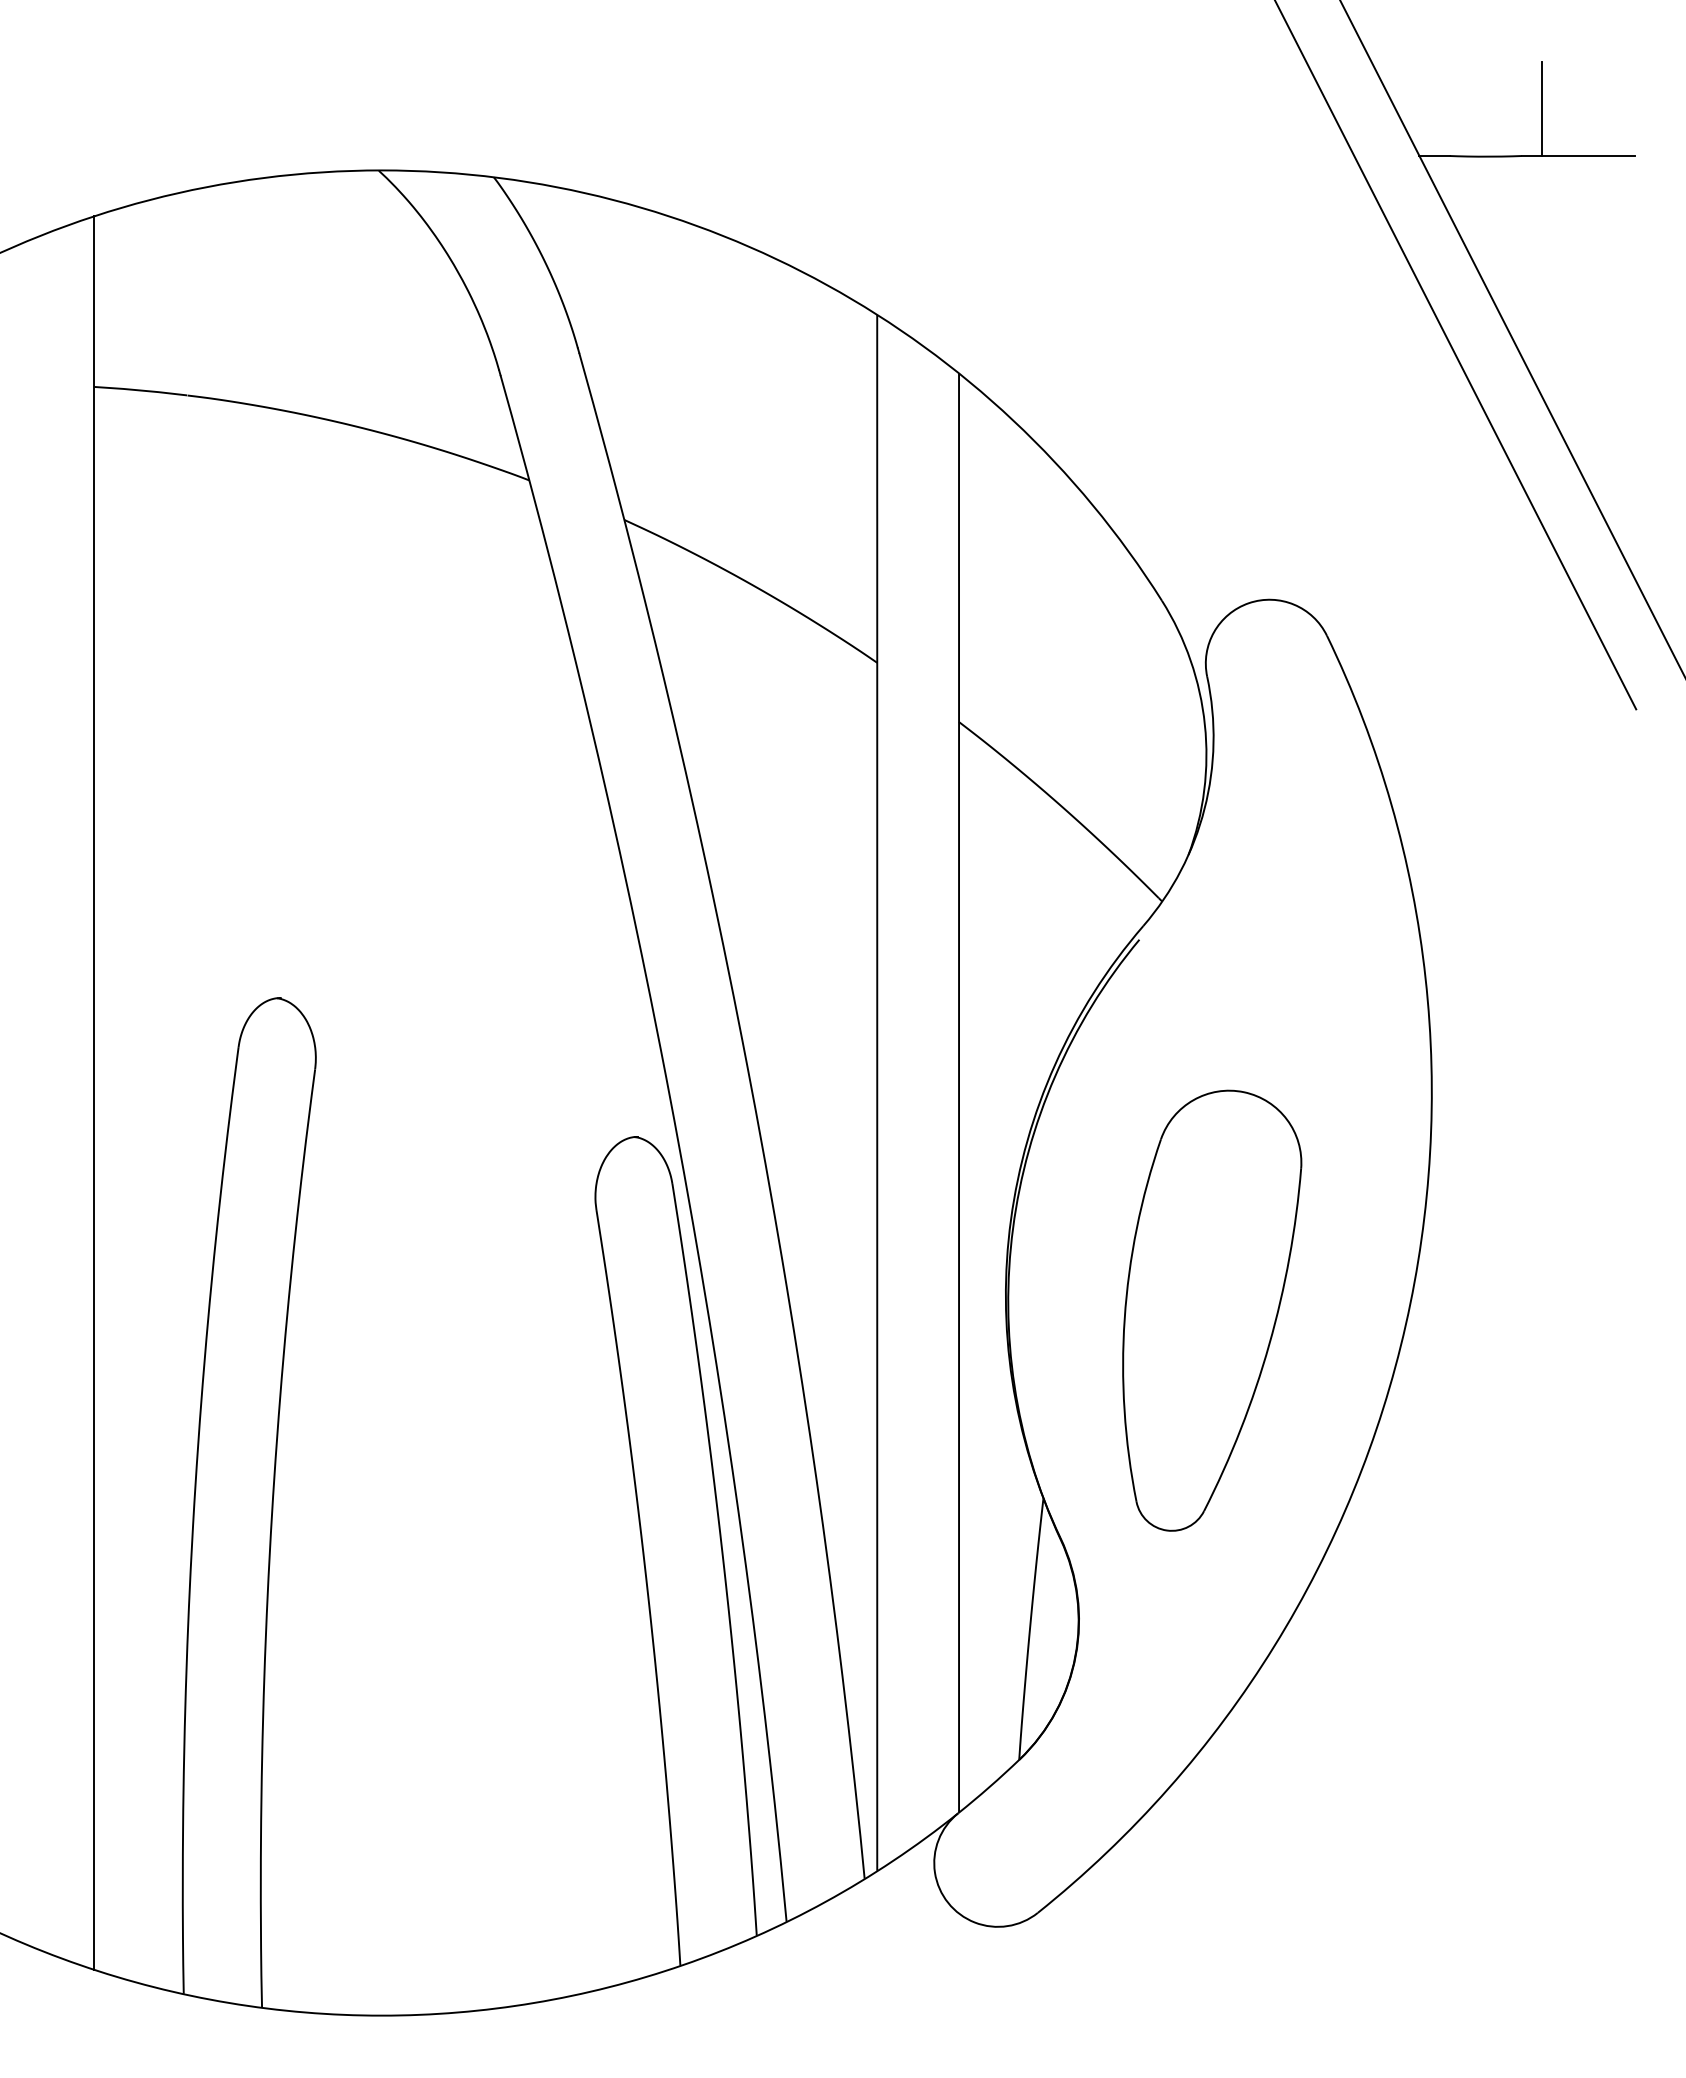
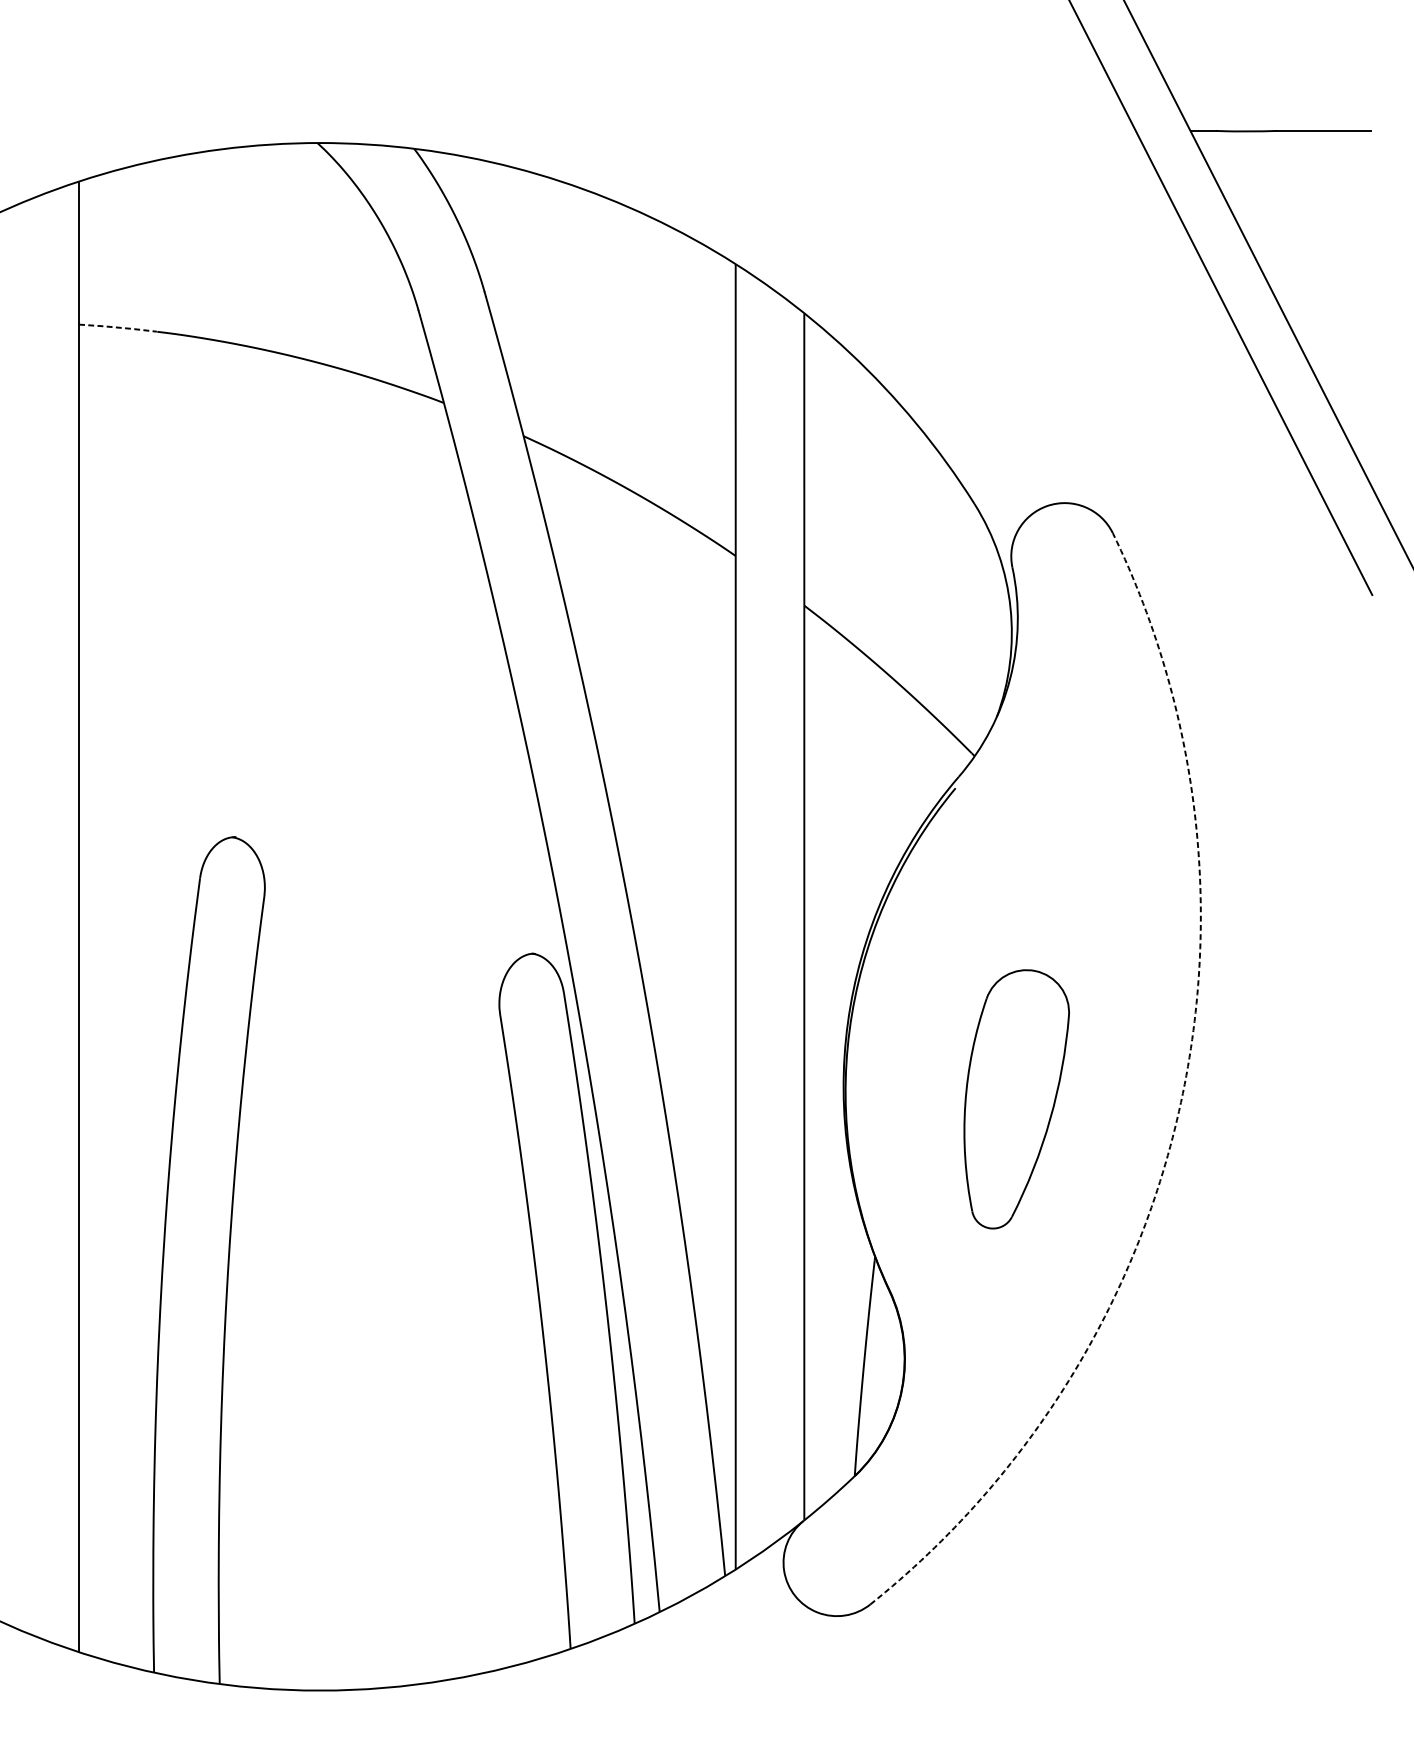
line: (1542, 109) -> (1293, 91), removed
line: (140, 390) -> (117, 327), solid -> dashed
part: (1212, 1310) -> (1016, 1099), size x0.7
arc: (1405, 1324) -> (1178, 1110), solid -> dashed

